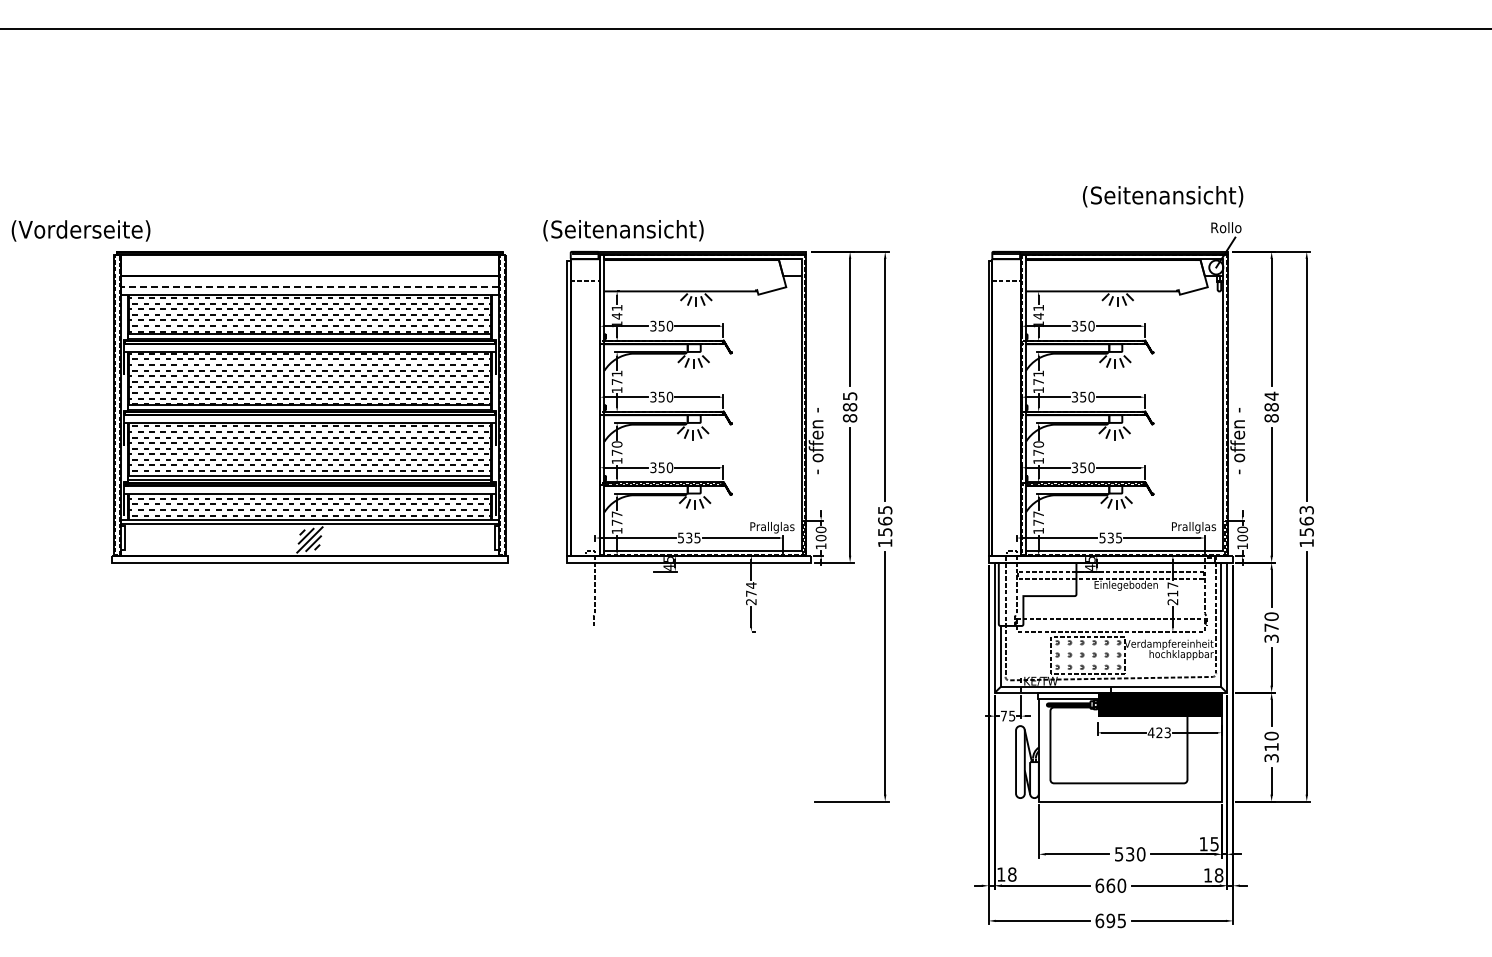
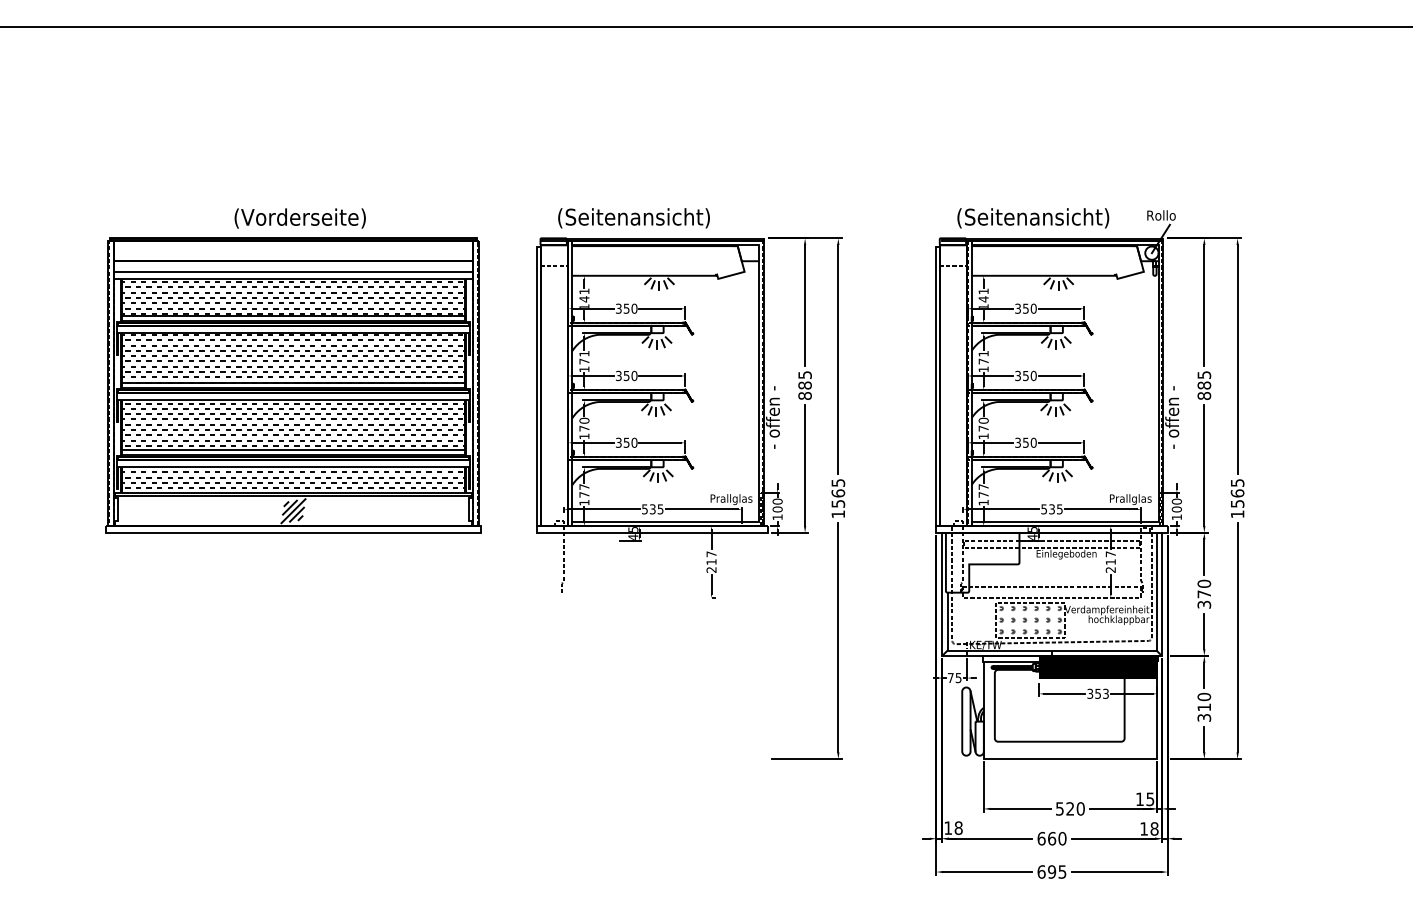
text: (1163, 196) -> (1033, 218), moved
text: (80, 230) -> (299, 218), moved
text: (623, 230) -> (634, 218), moved
line: (309, 287) -> (293, 272), dashed -> solid
text: (1271, 395) -> (1204, 374), 884 -> 885
text: (1305, 509) -> (1236, 482), 1563 -> 1565
text: (751, 589) -> (711, 558), 274 -> 217
text: (1154, 732) -> (1093, 693), 423 -> 353
text: (1130, 854) -> (1070, 809), 530 -> 520

